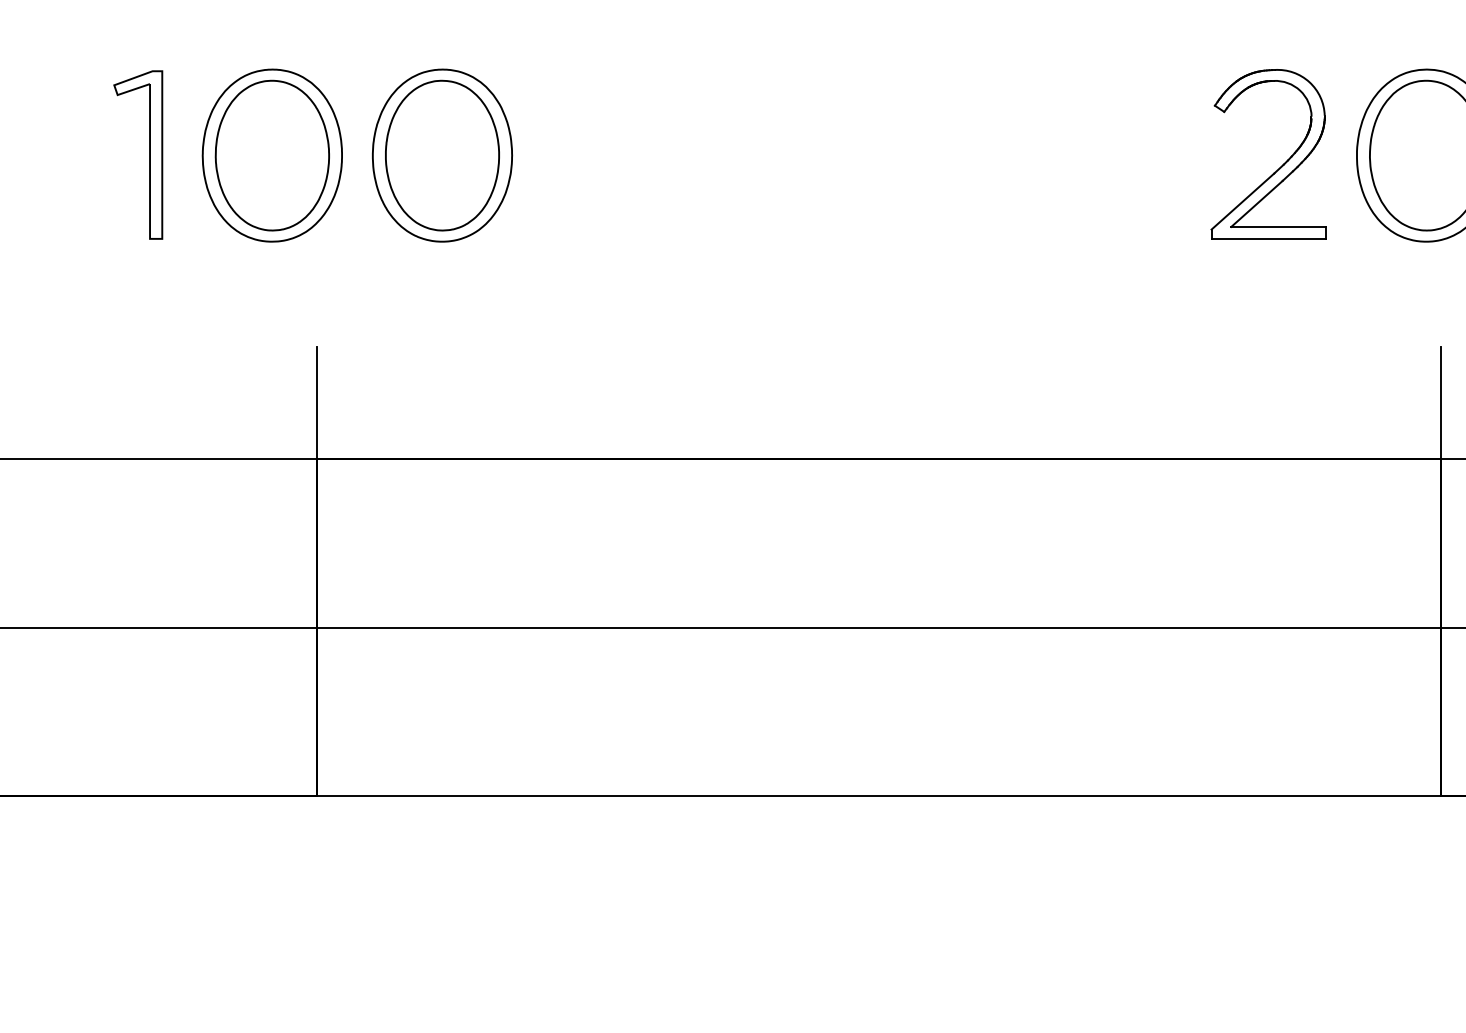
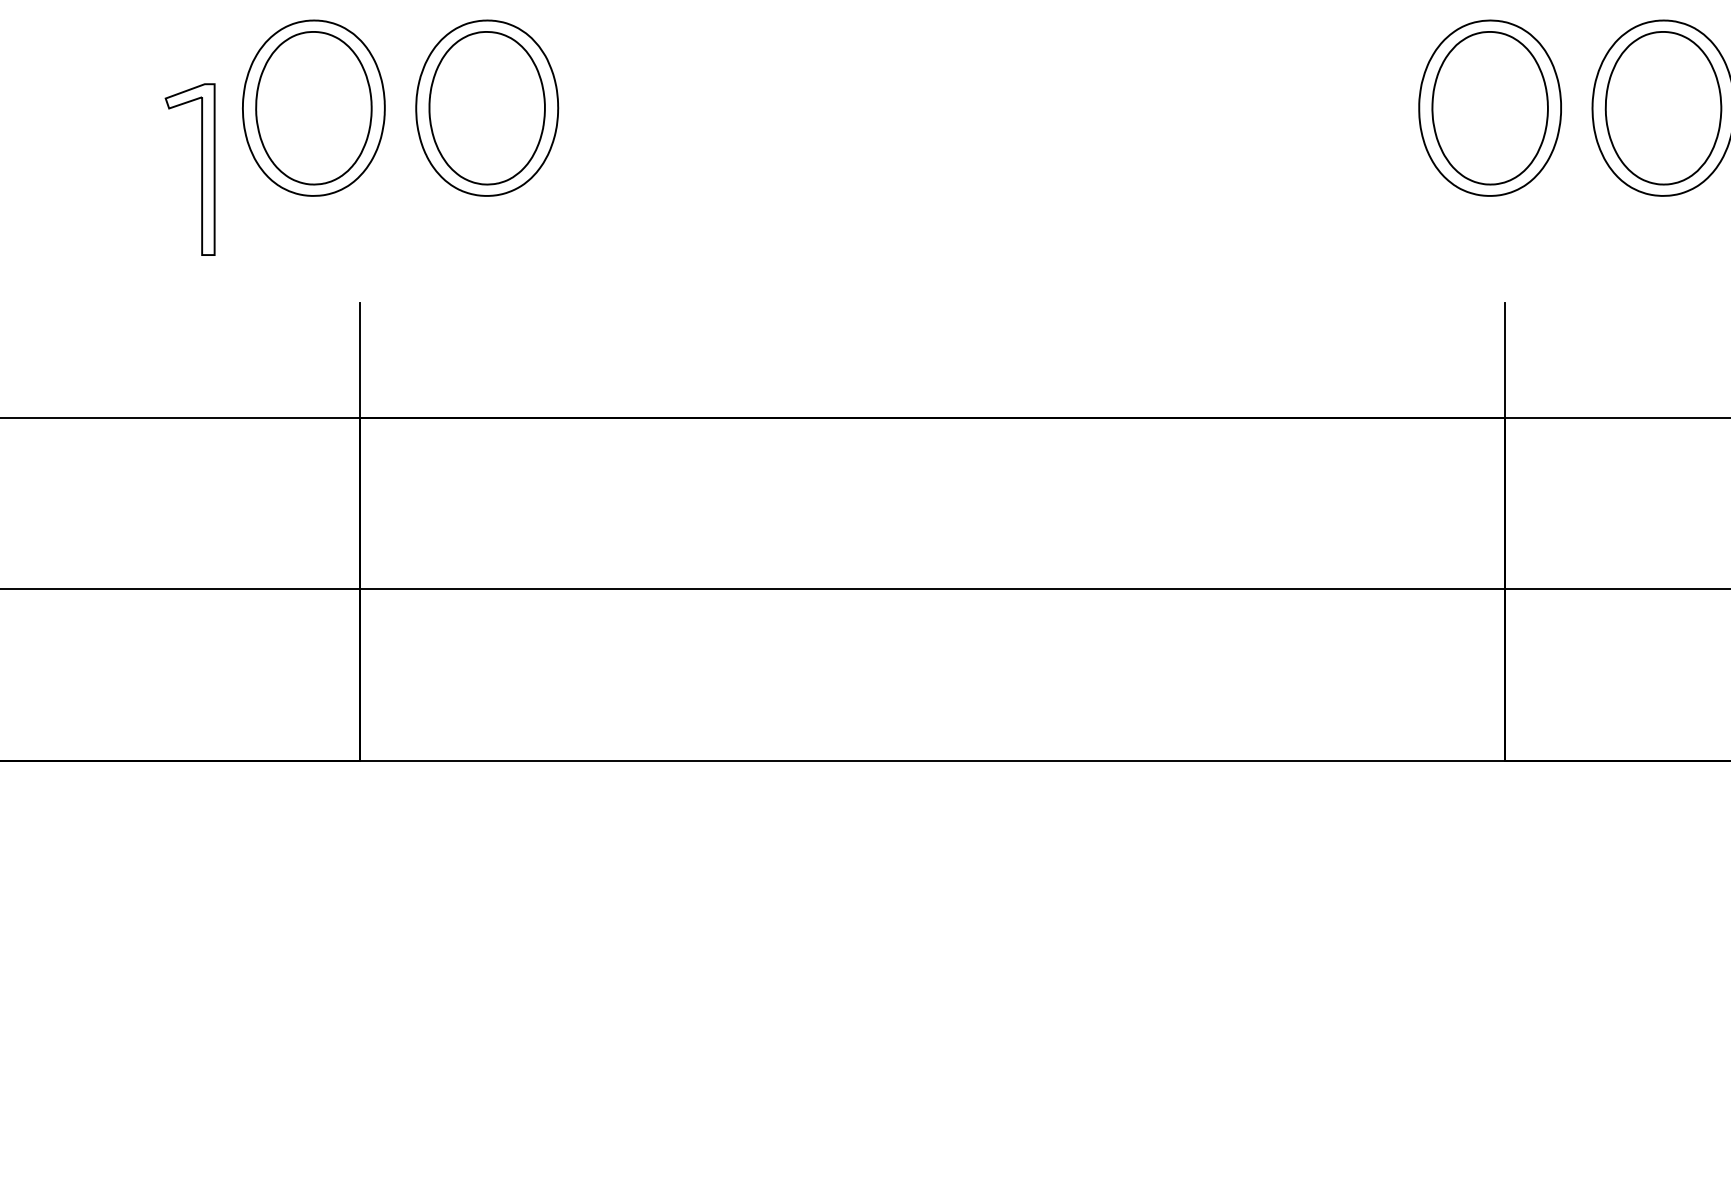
part: (149, 154) -> (201, 169), moved
part: (1279, 166) -> (1340, 119), removed

